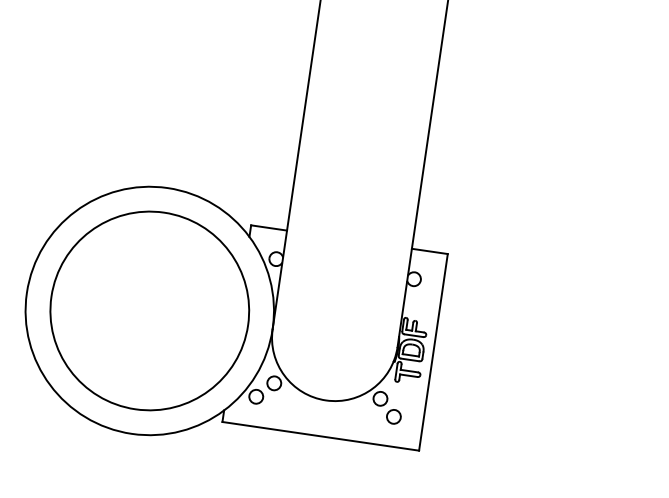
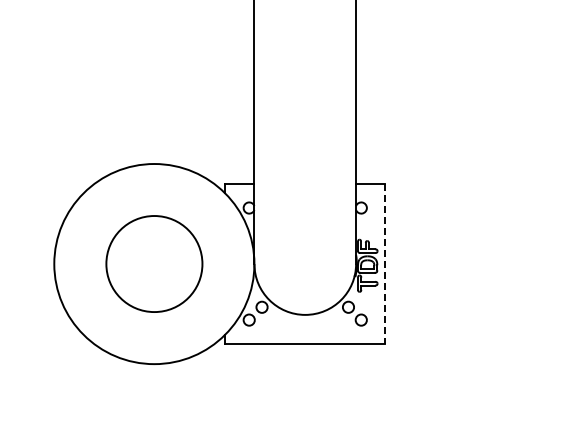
circle: (150, 310) -> (154, 263), size x0.6
line: (433, 352) -> (385, 264), solid -> dashed

